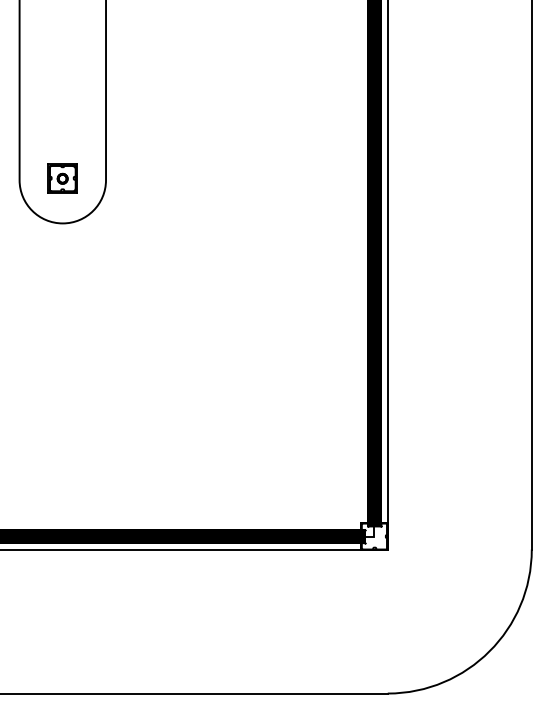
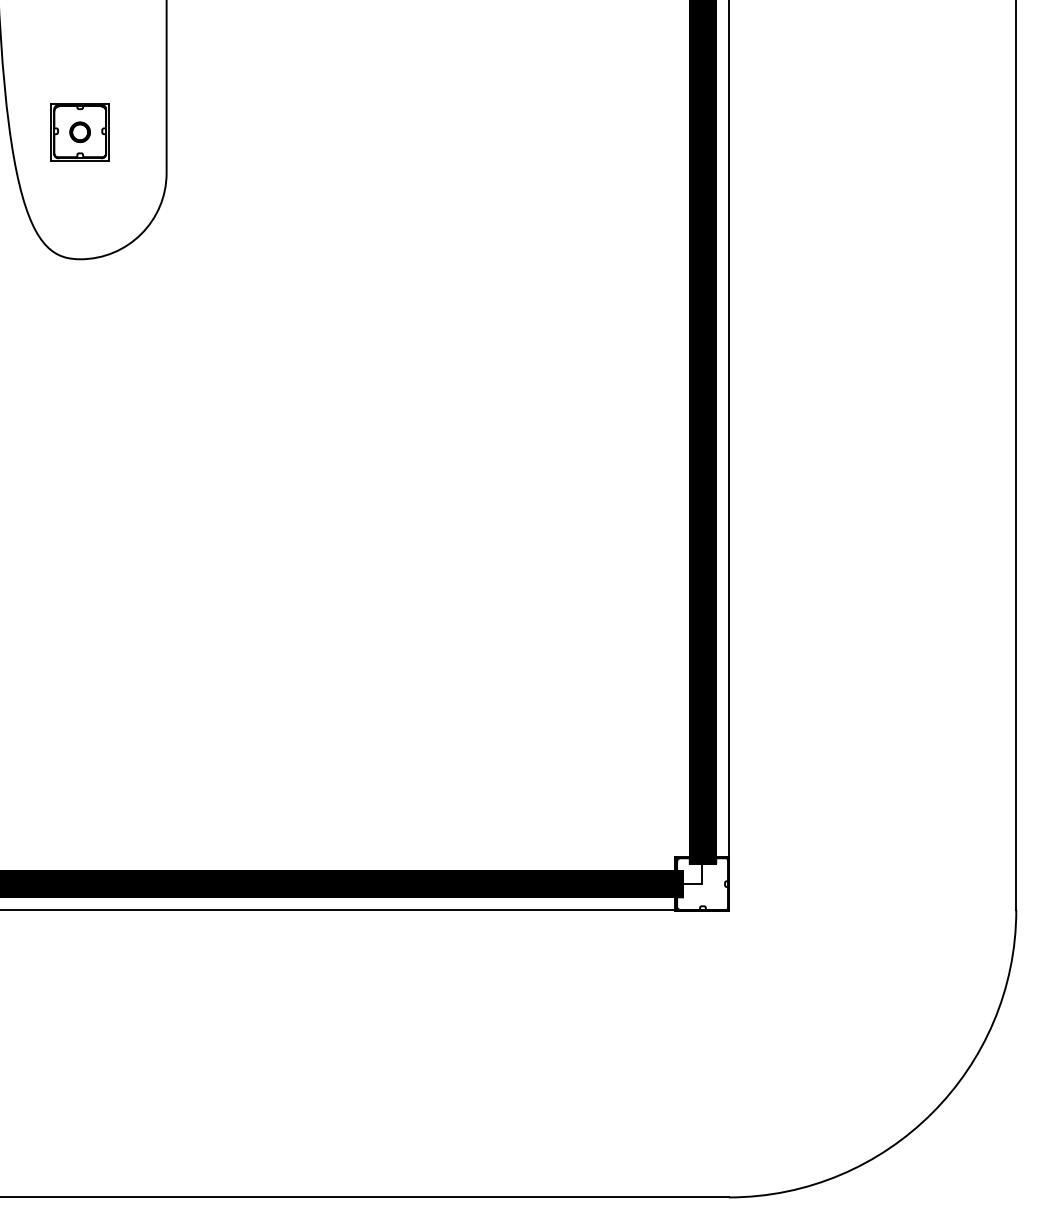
part: (62, 178) -> (79, 131), moved

